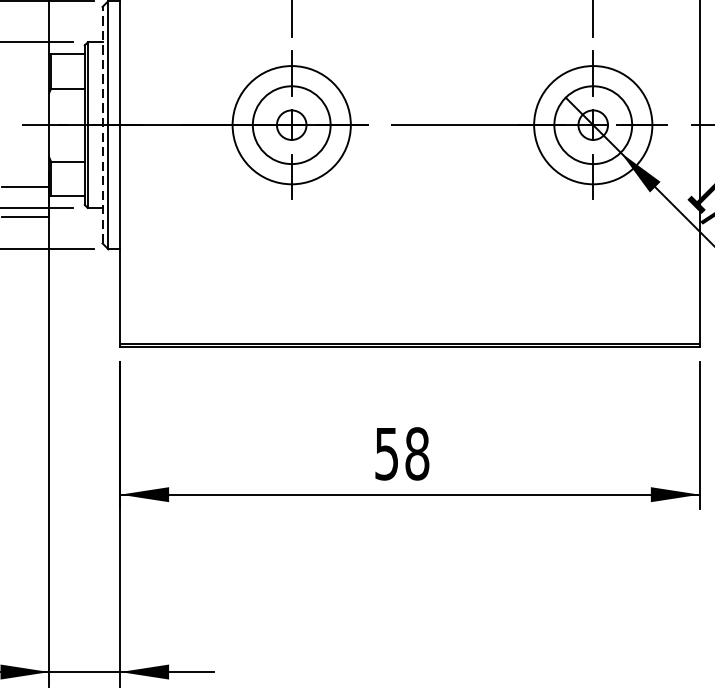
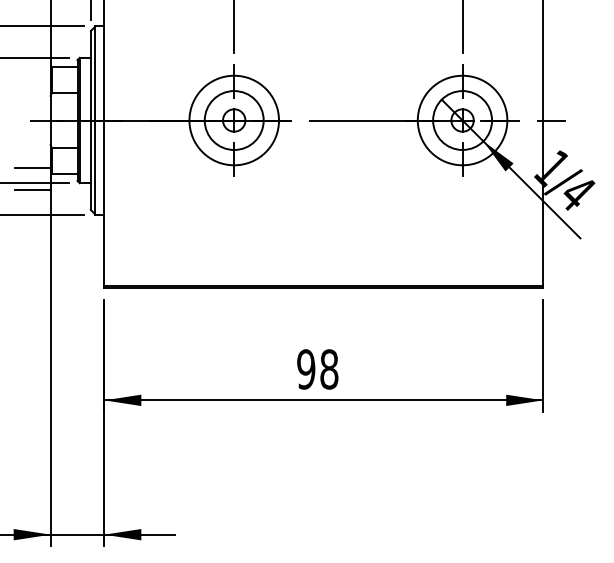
line: (101, 125) -> (90, 120), dashed -> solid
text: (387, 453) -> (306, 369), 58 -> 98

